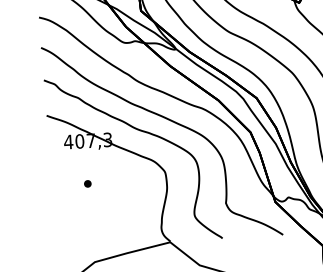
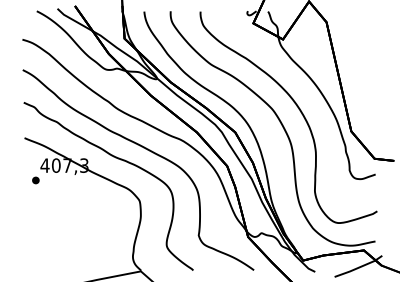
part: (87, 183) -> (35, 180), moved

